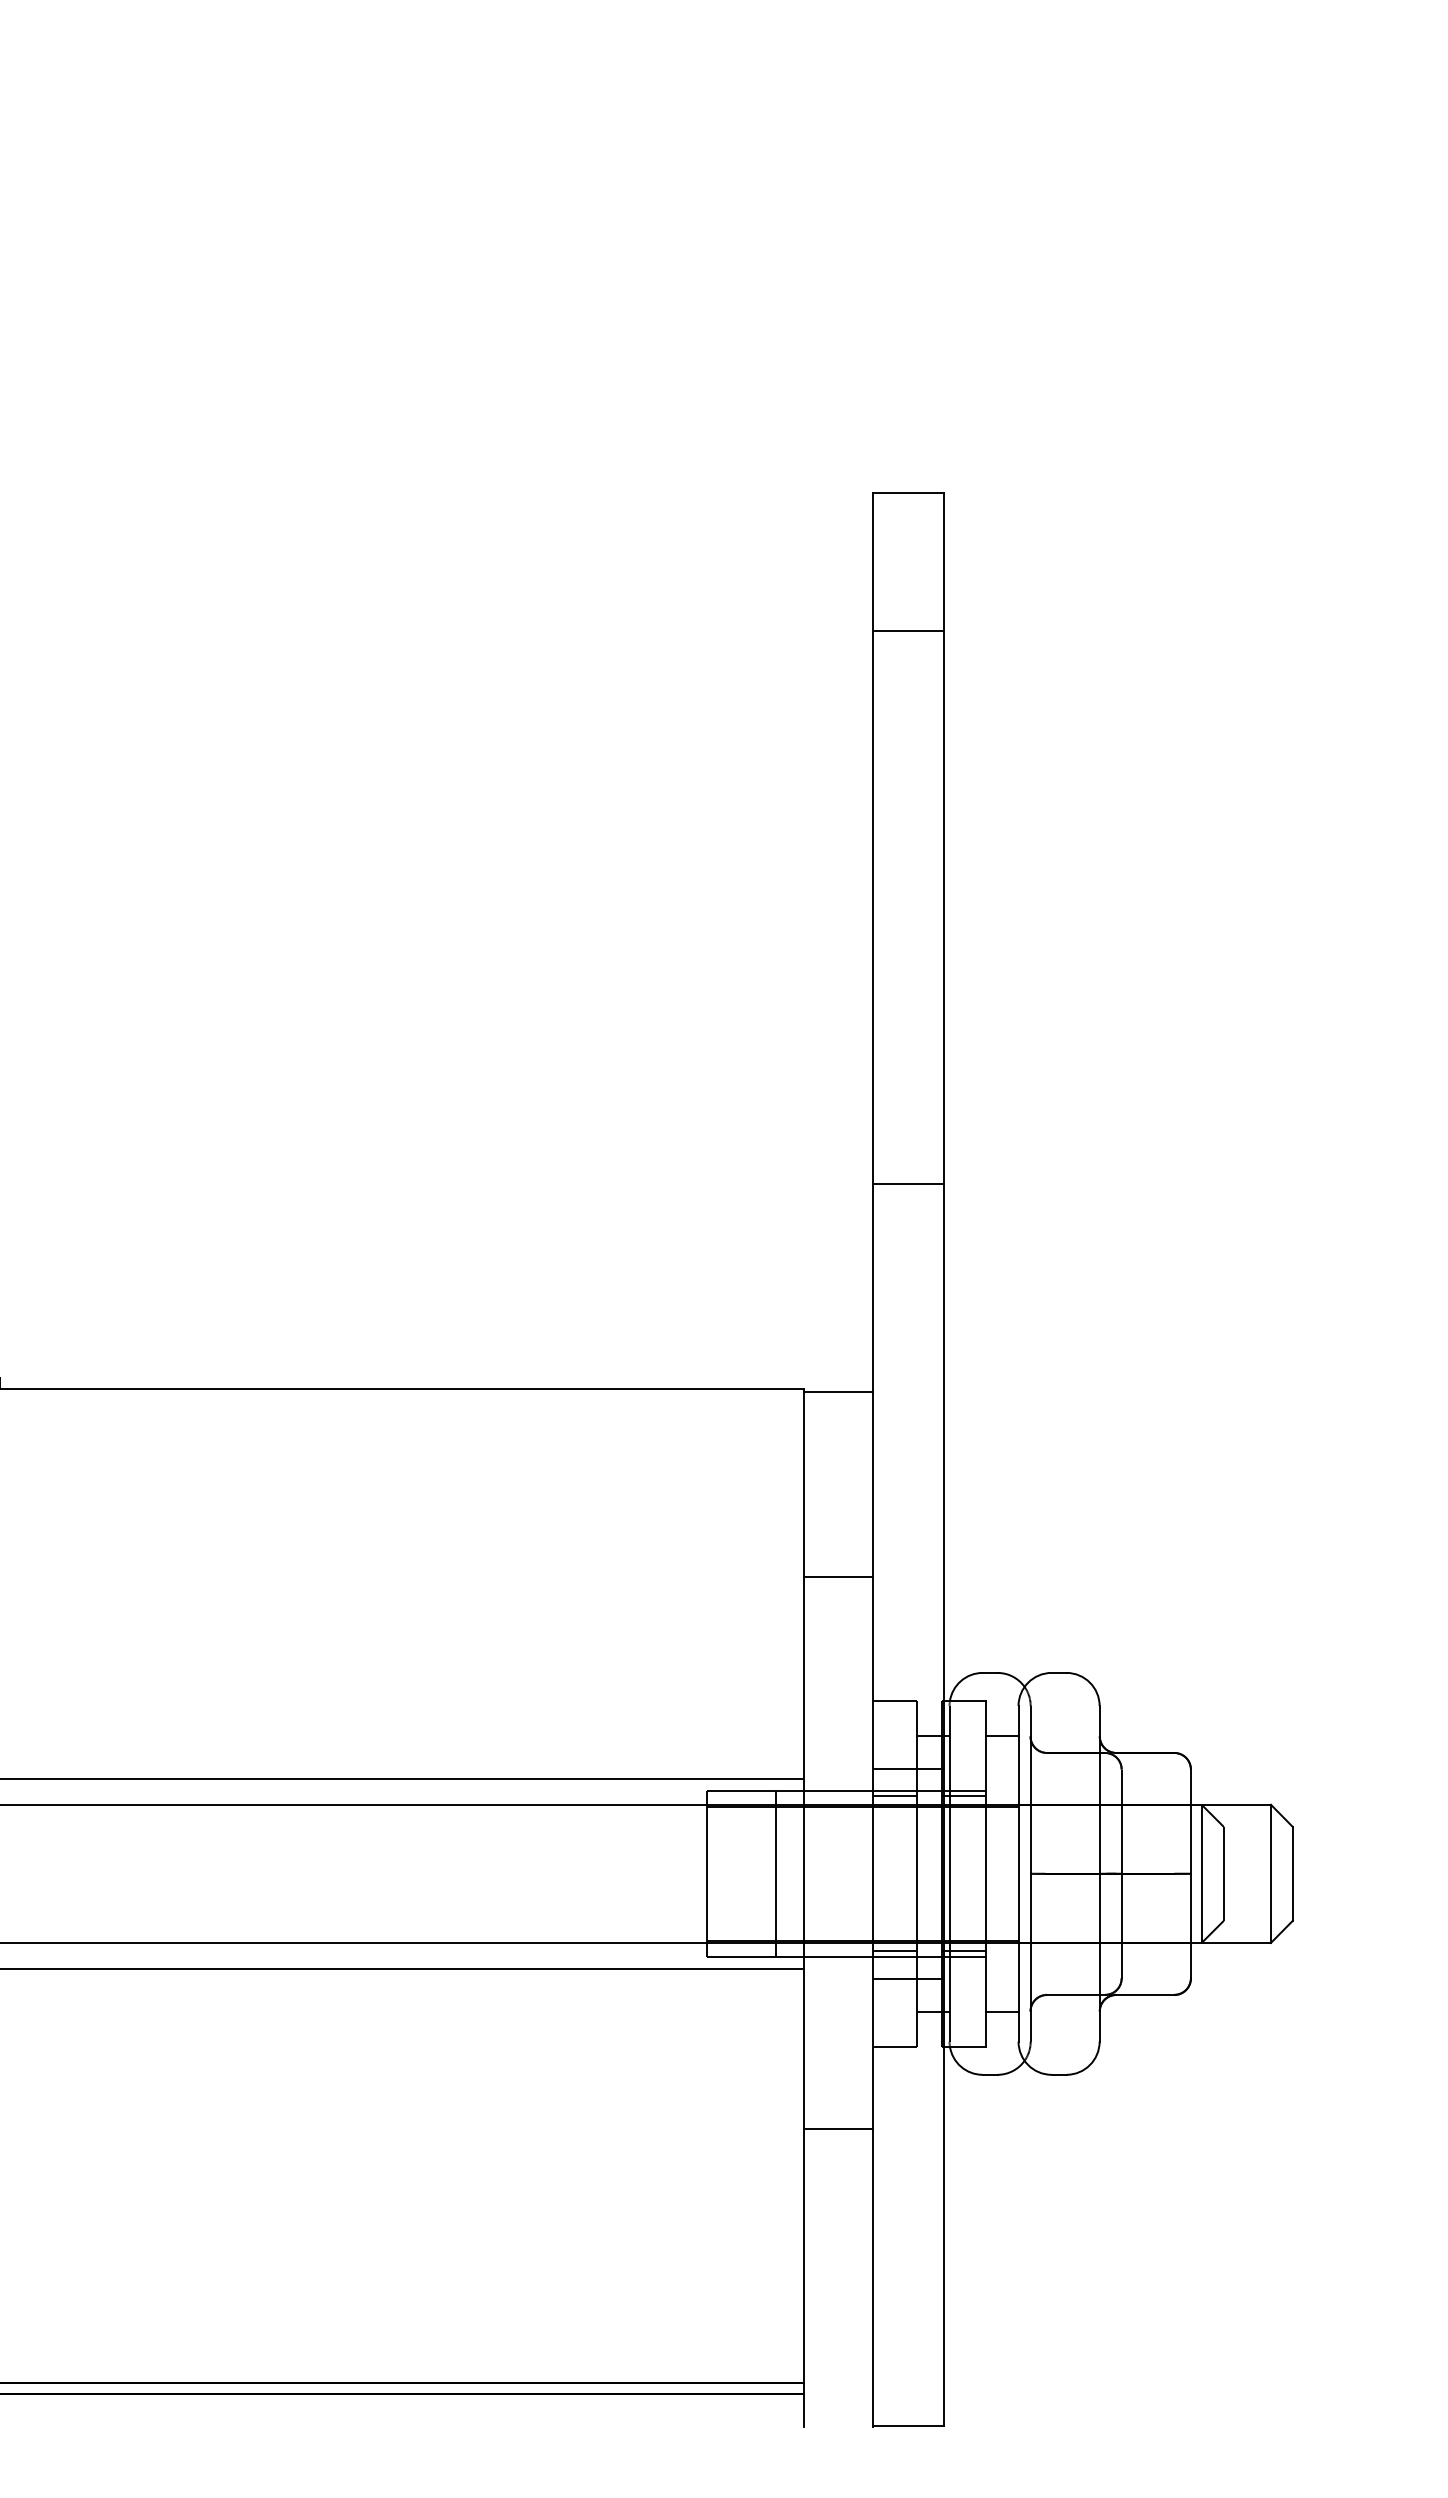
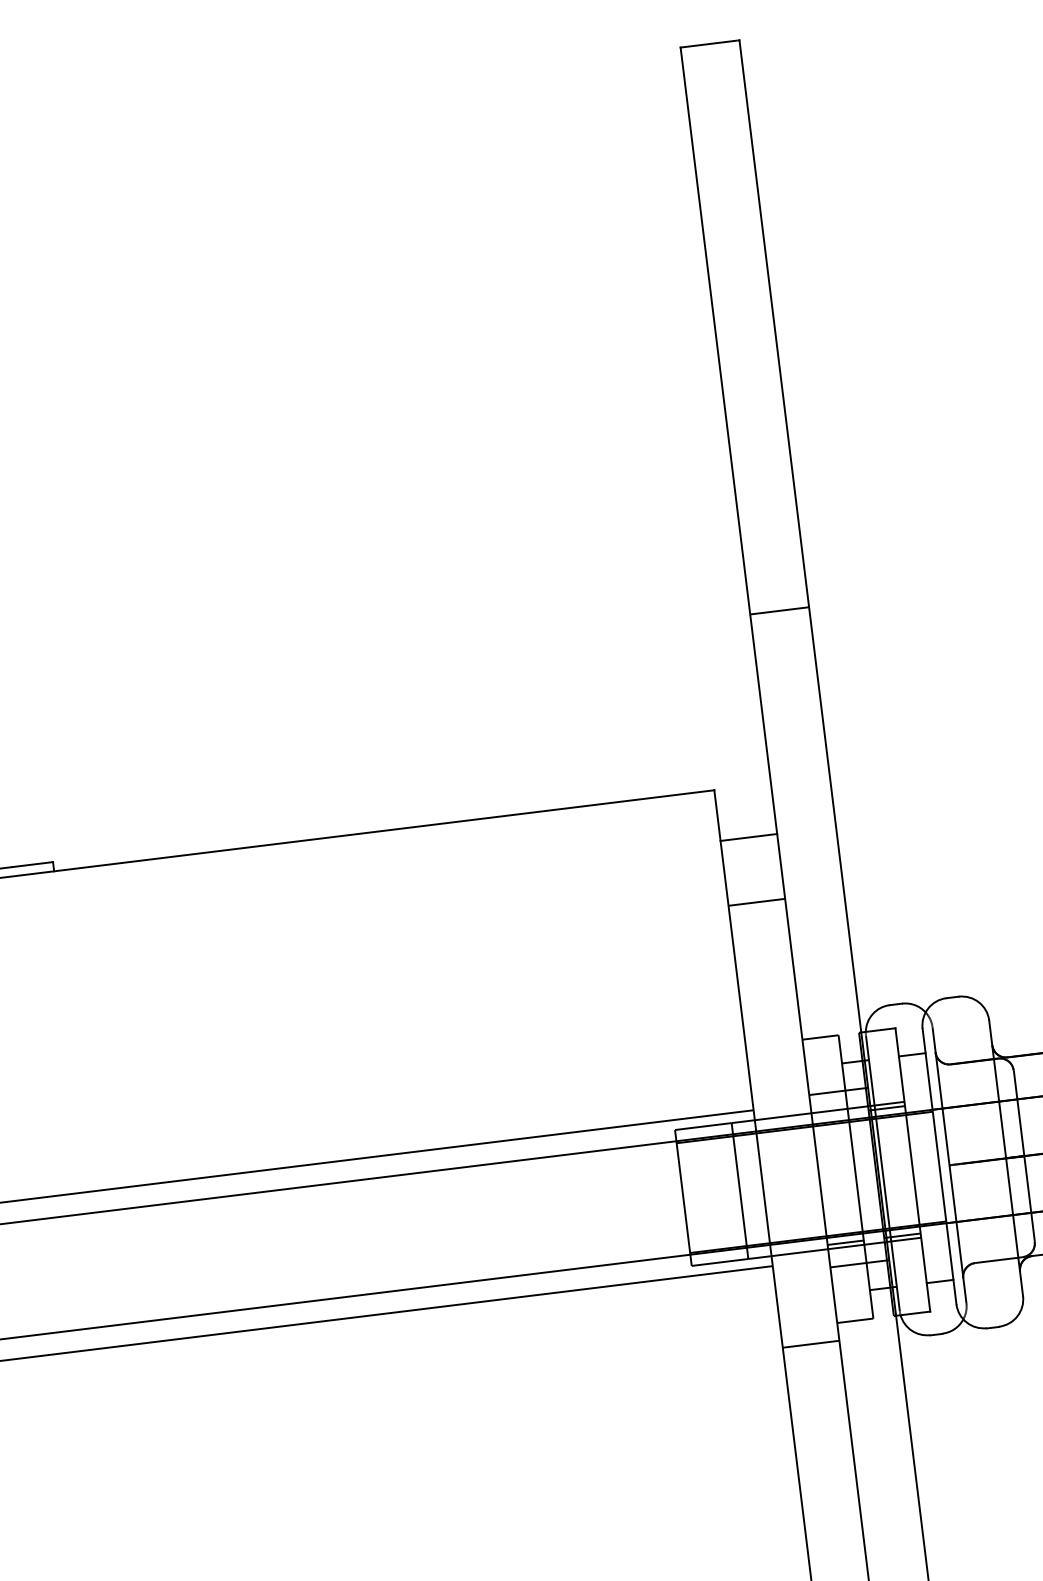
line: (908, 631) -> (723, 157), removed
line: (837, 1391) -> (748, 837), moved
line: (837, 1576) -> (756, 902), moved
line: (894, 1796) -> (829, 1115), removed
line: (837, 2129) -> (810, 1344), moved

